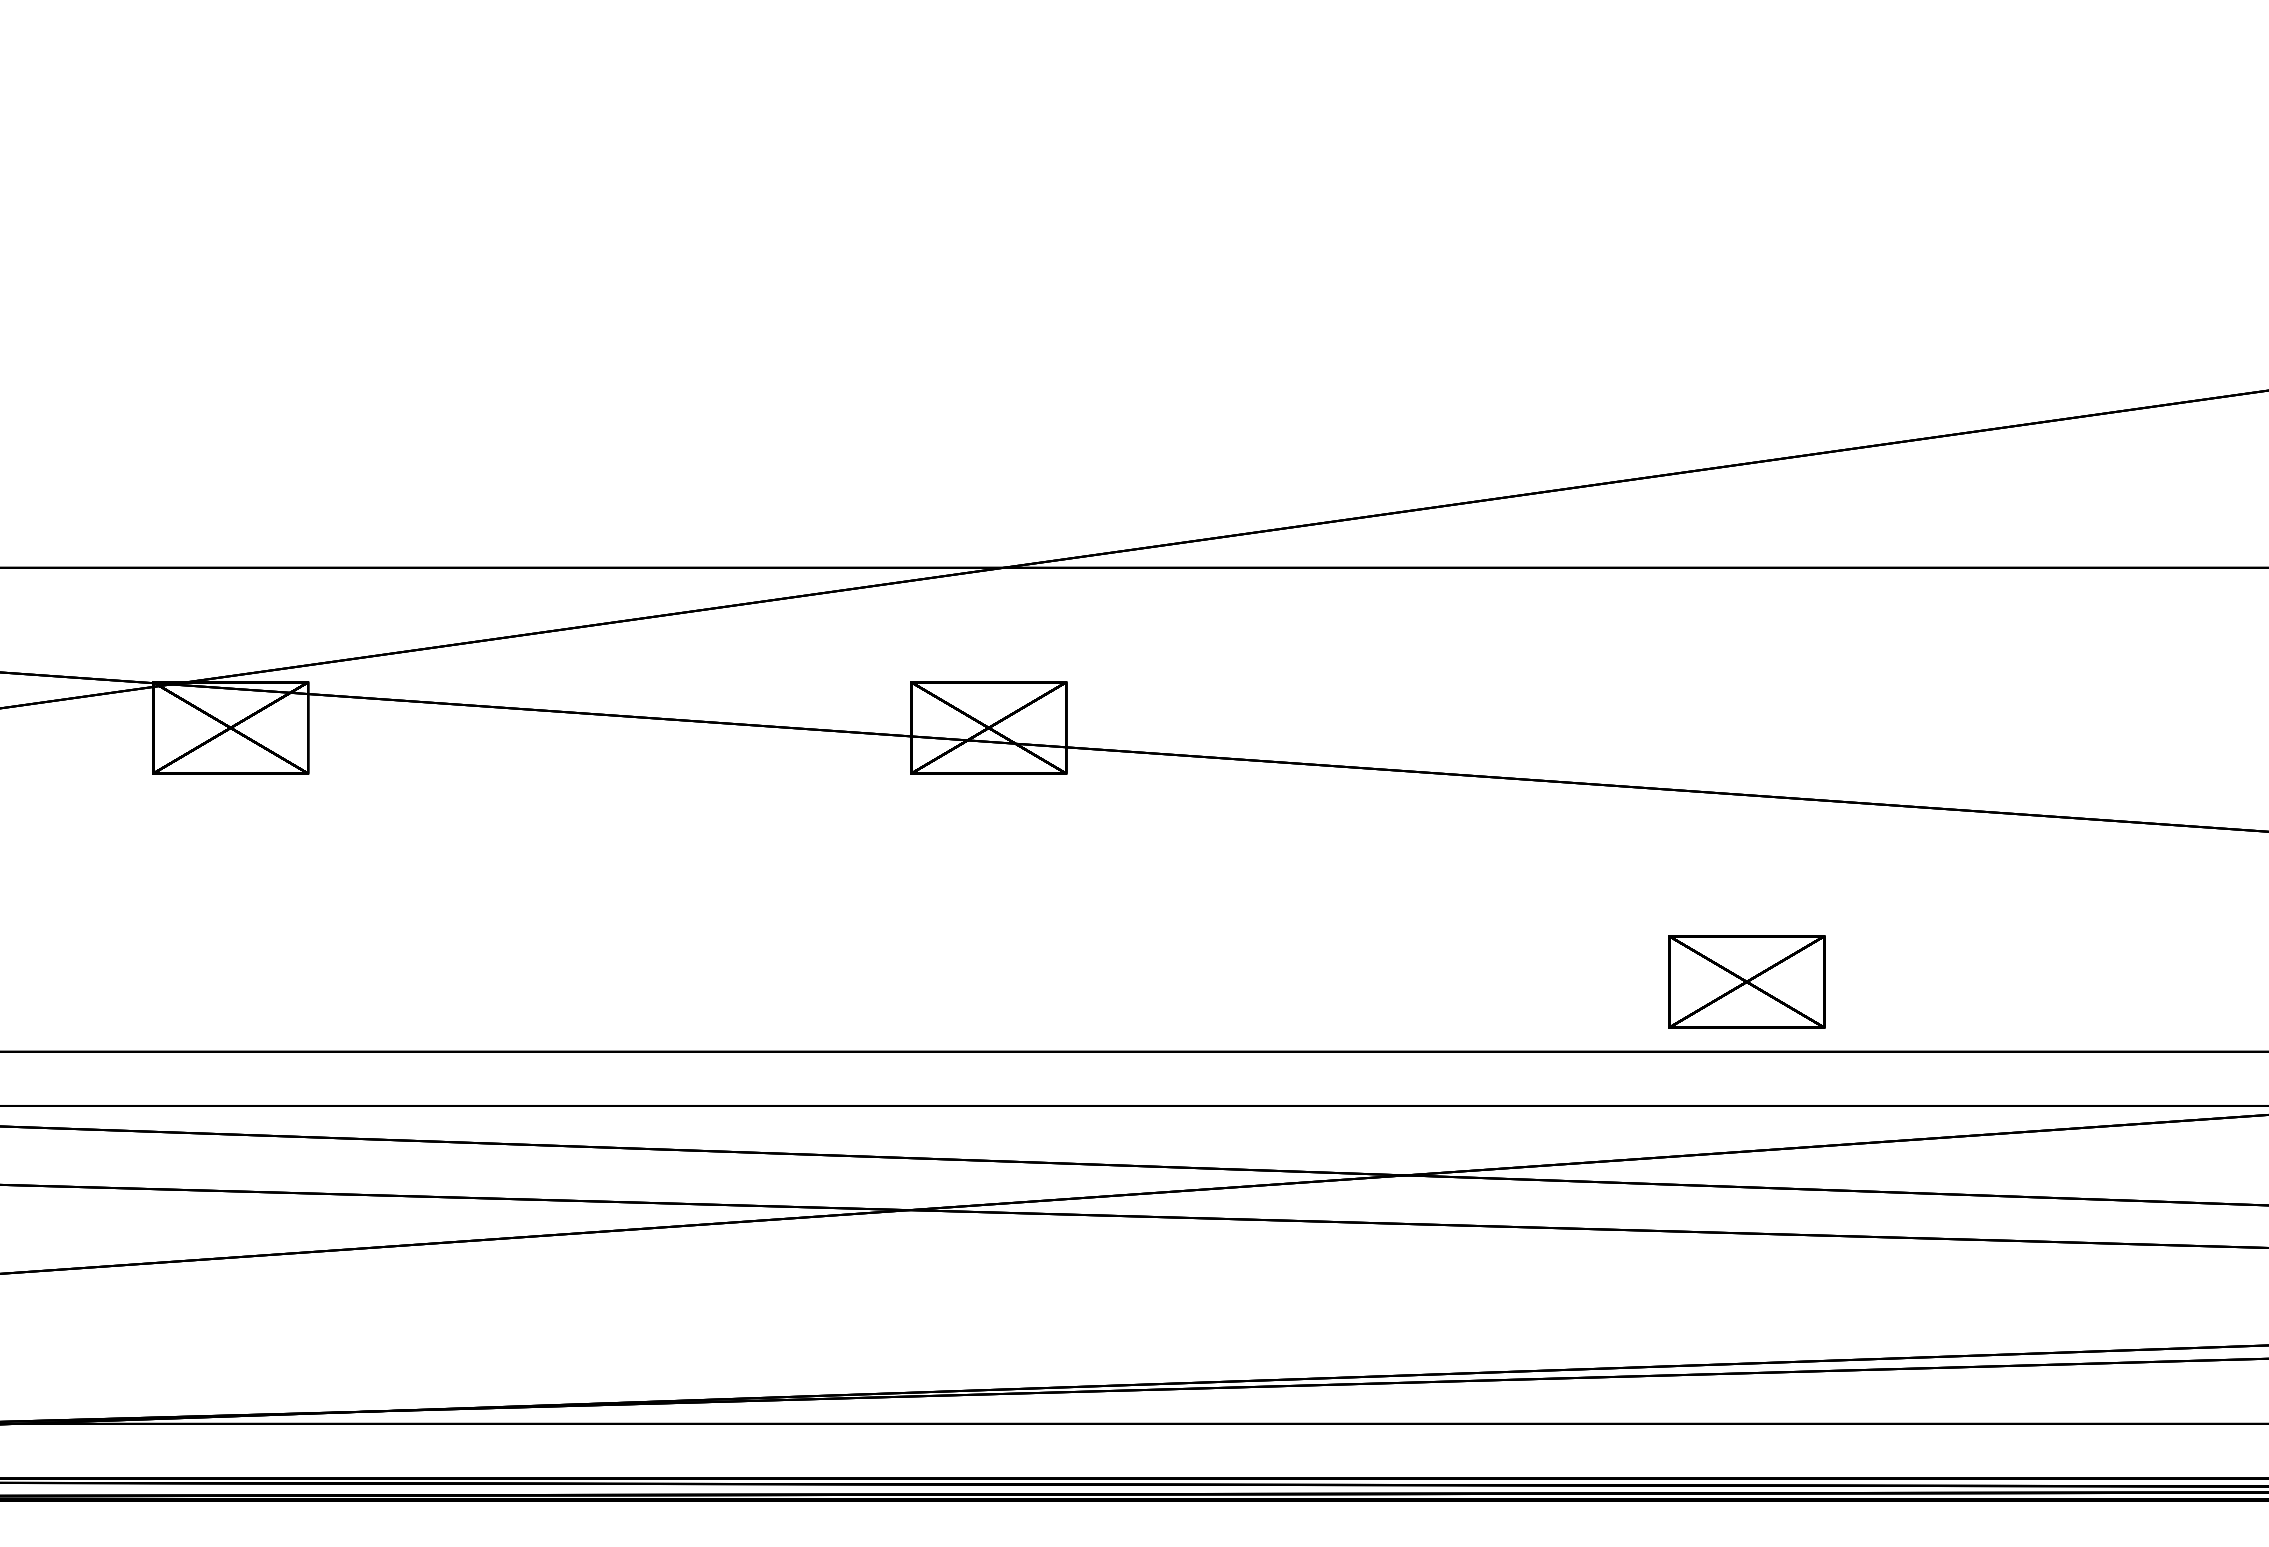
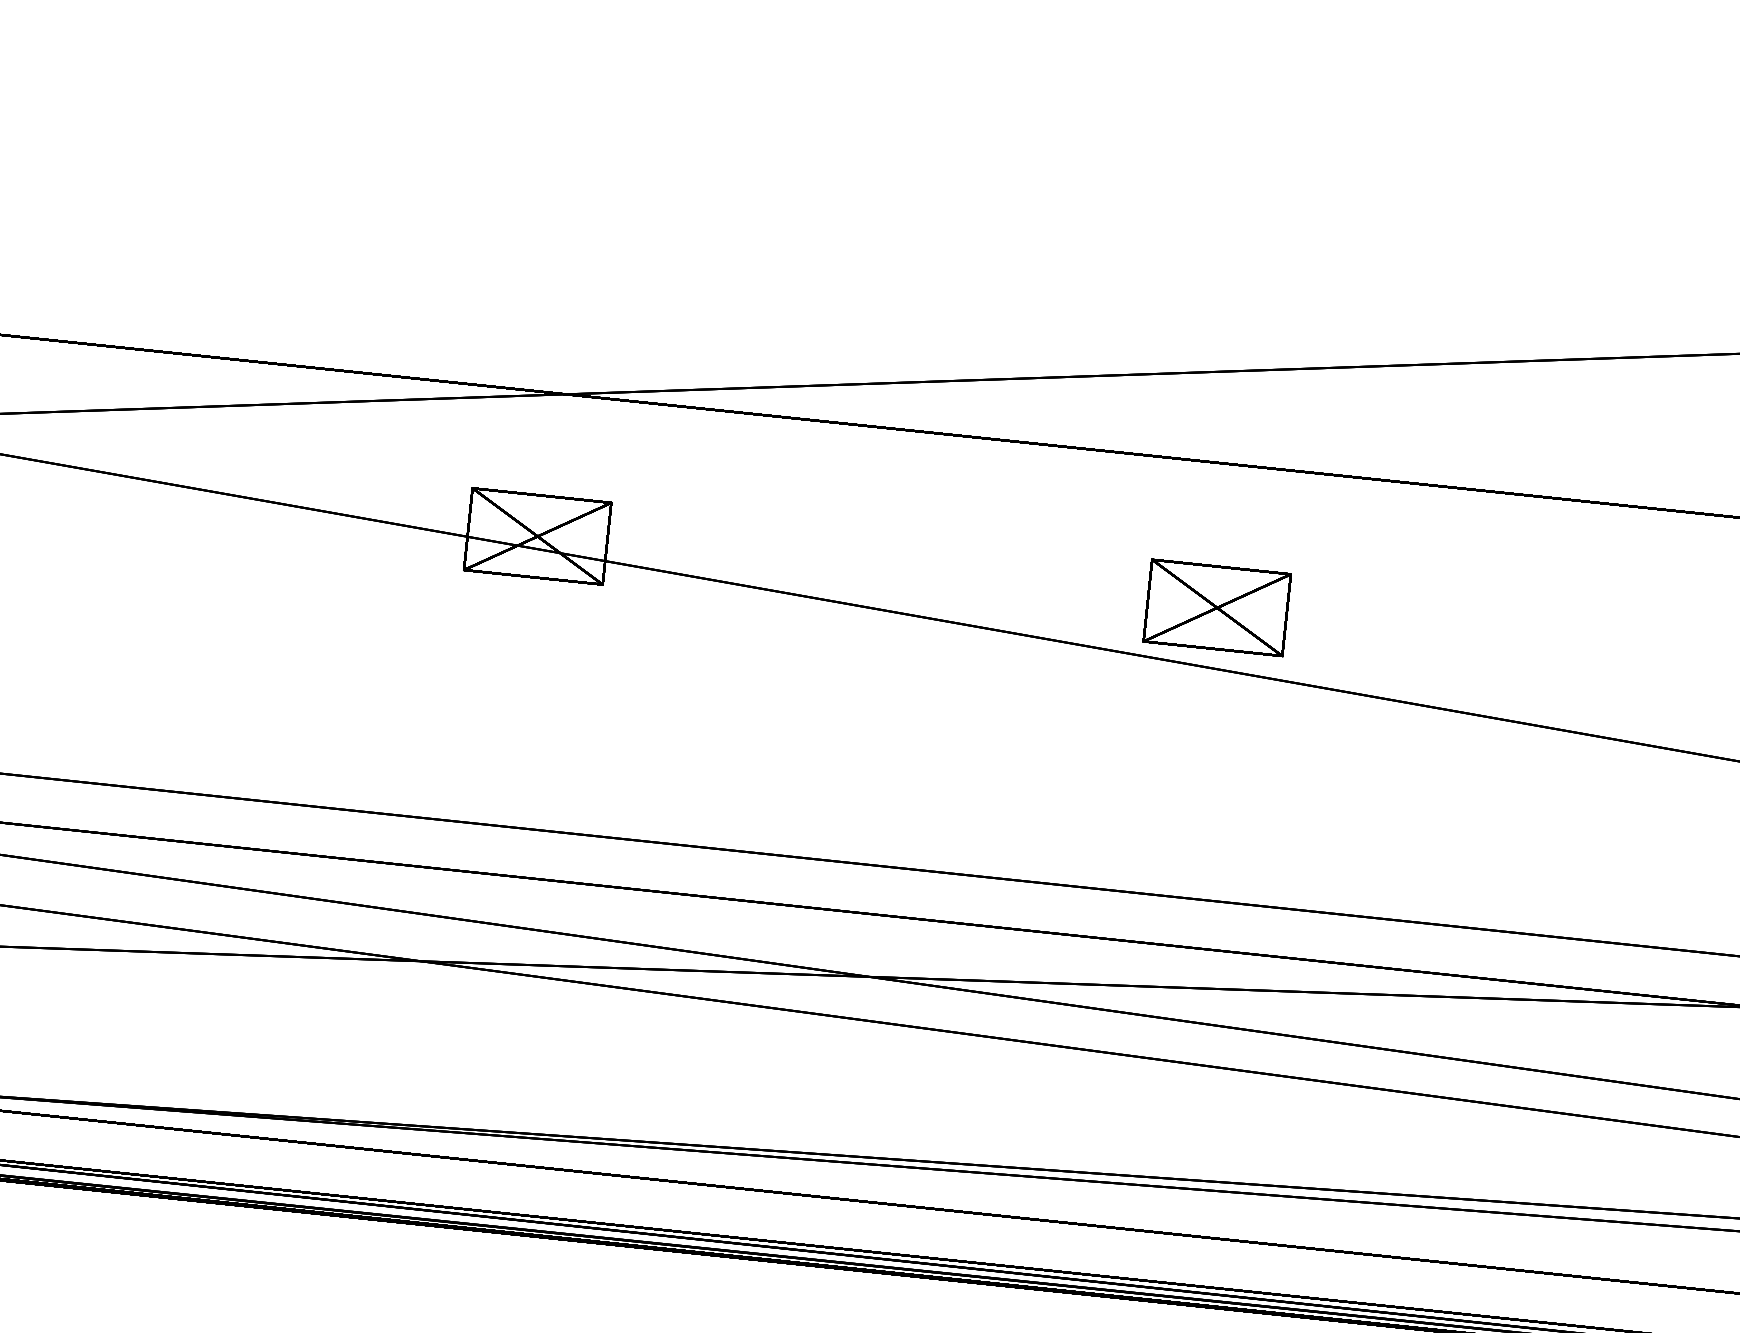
part: (1746, 981) -> (1217, 607), moved

